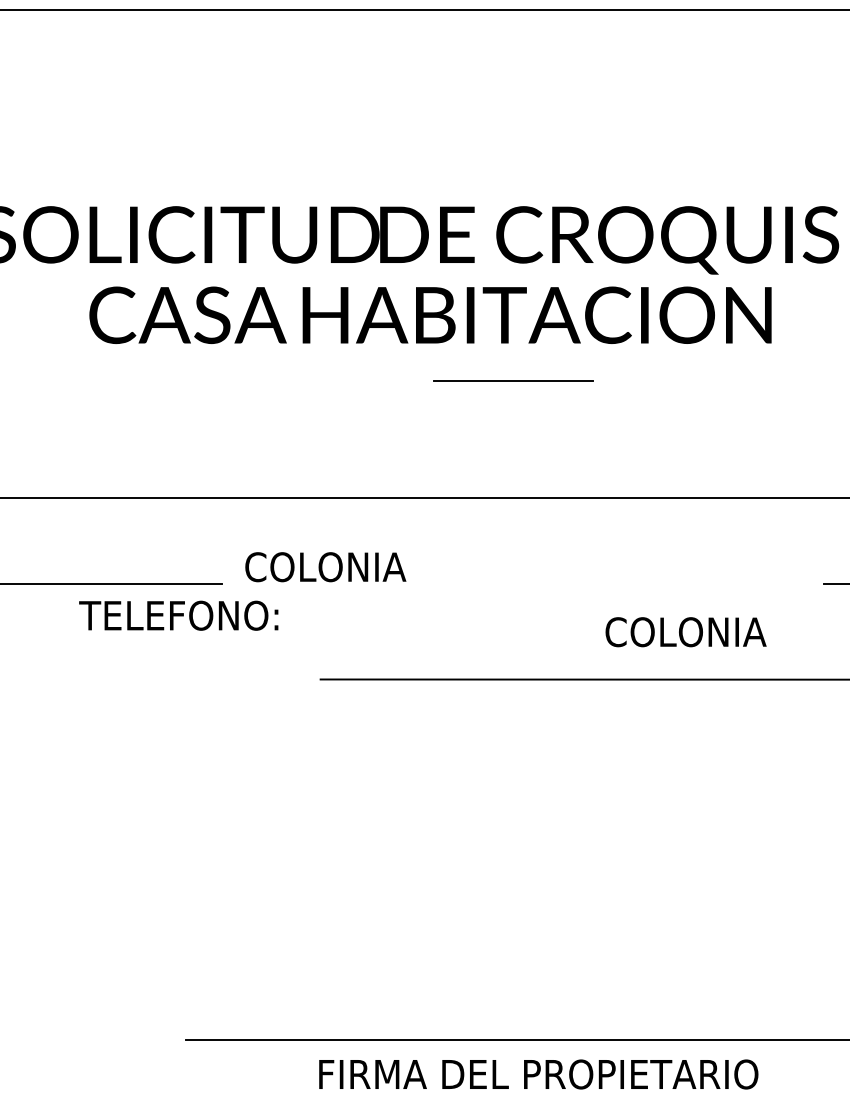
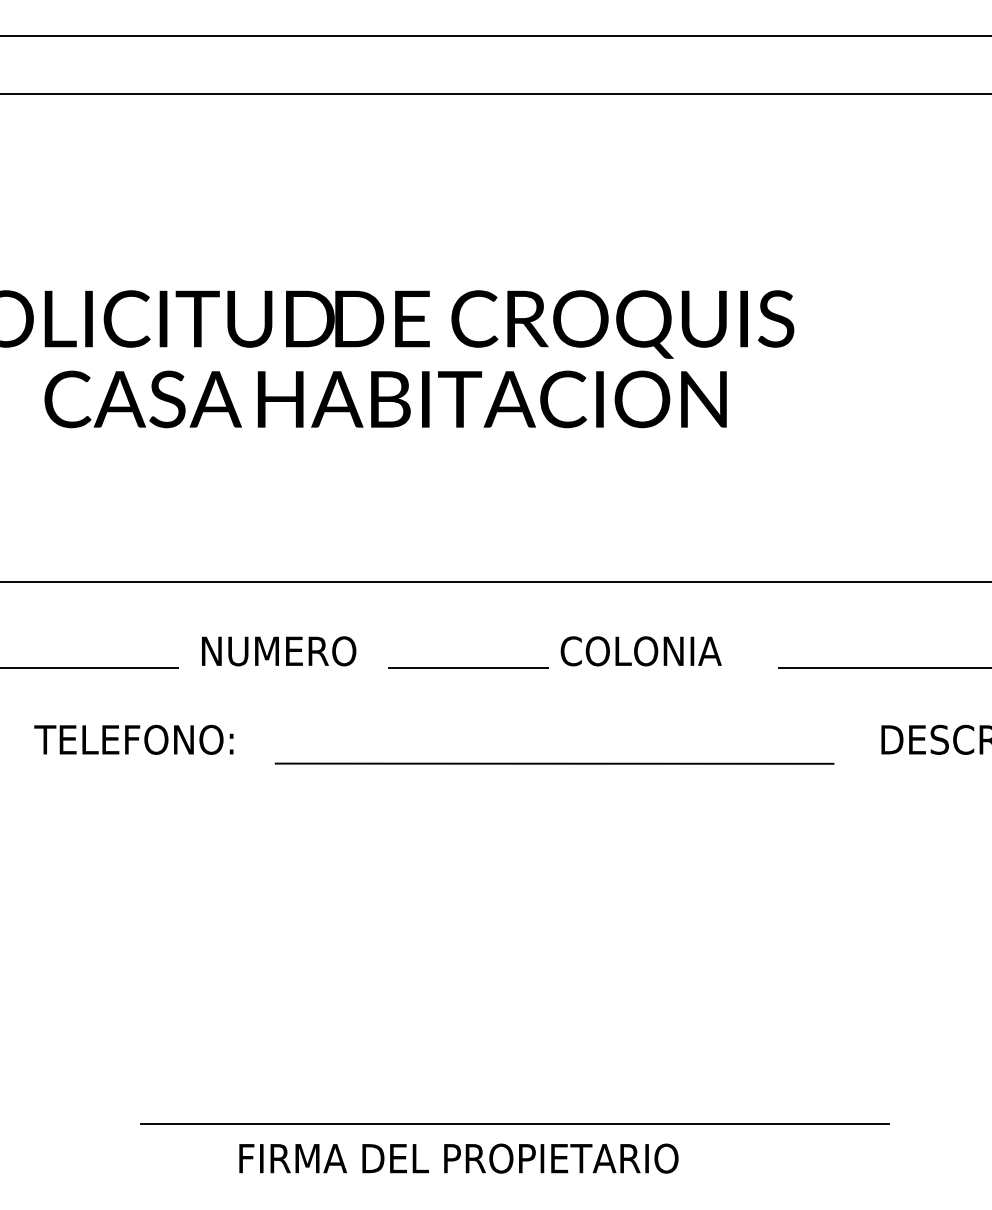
line: (513, 380) -> (468, 667), moved
text: (325, 567) -> (280, 651), COLONIA -> NUMERO
text: (178, 615) -> (133, 739), moved
text: (685, 632) -> (640, 651), moved
text: (538, 1074) -> (458, 1158), moved

